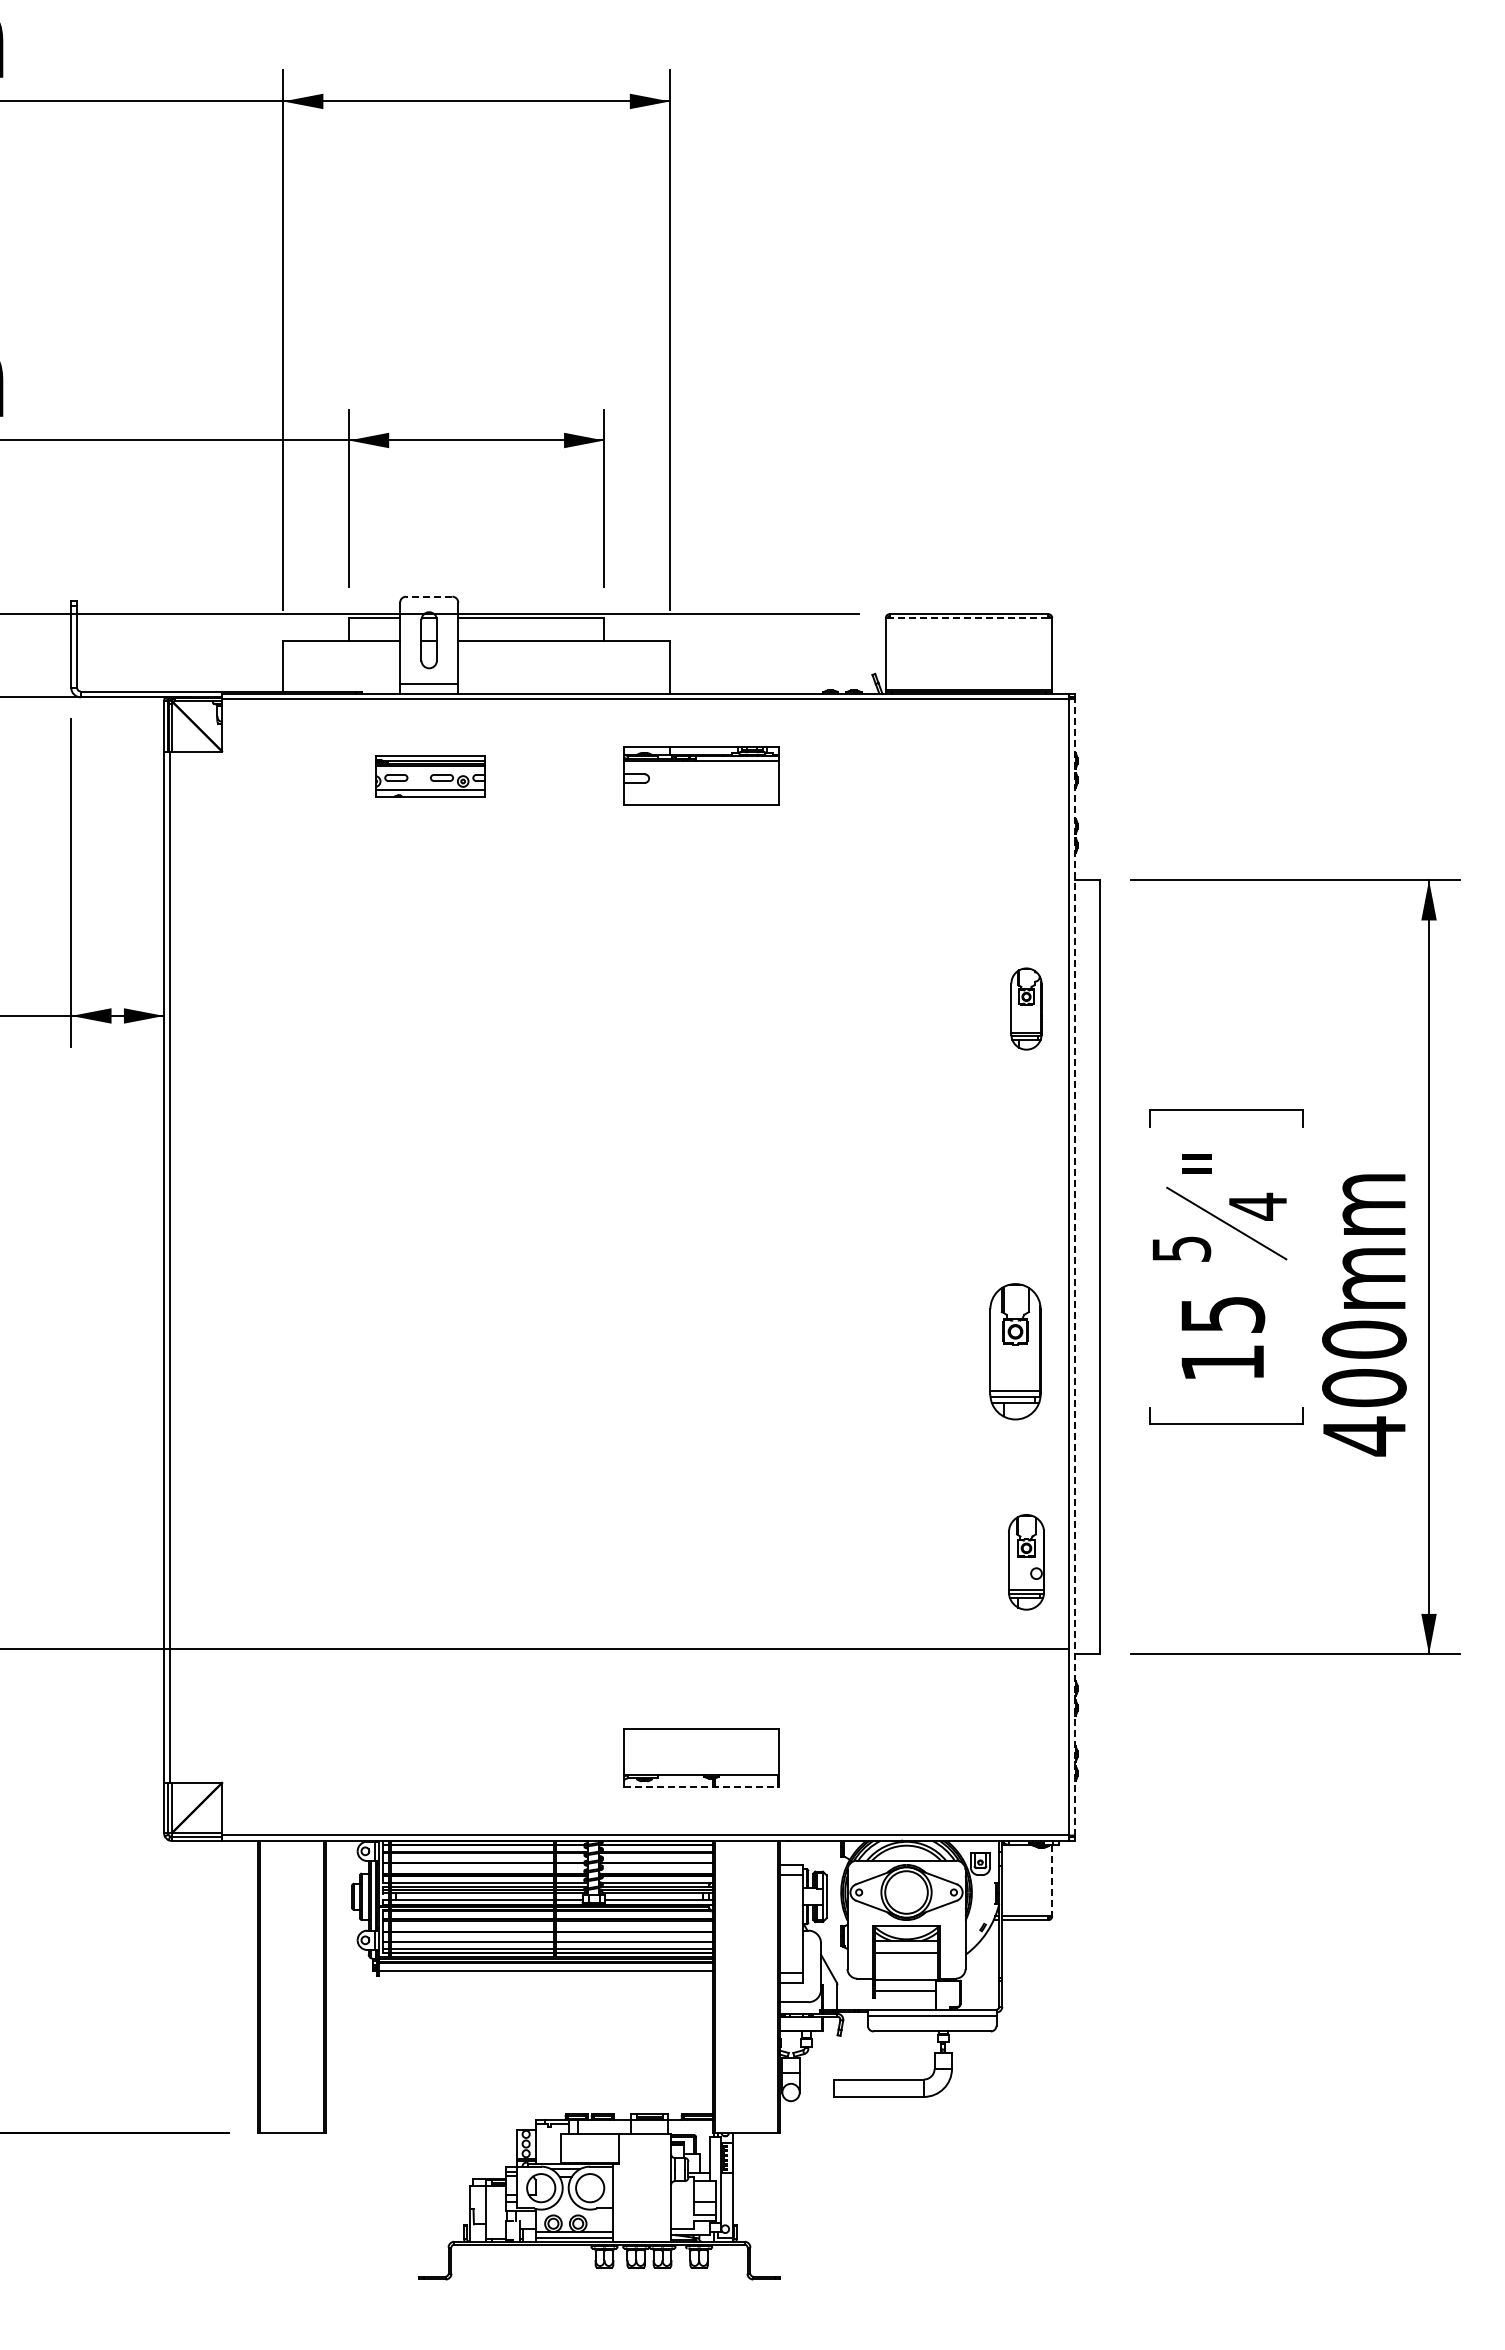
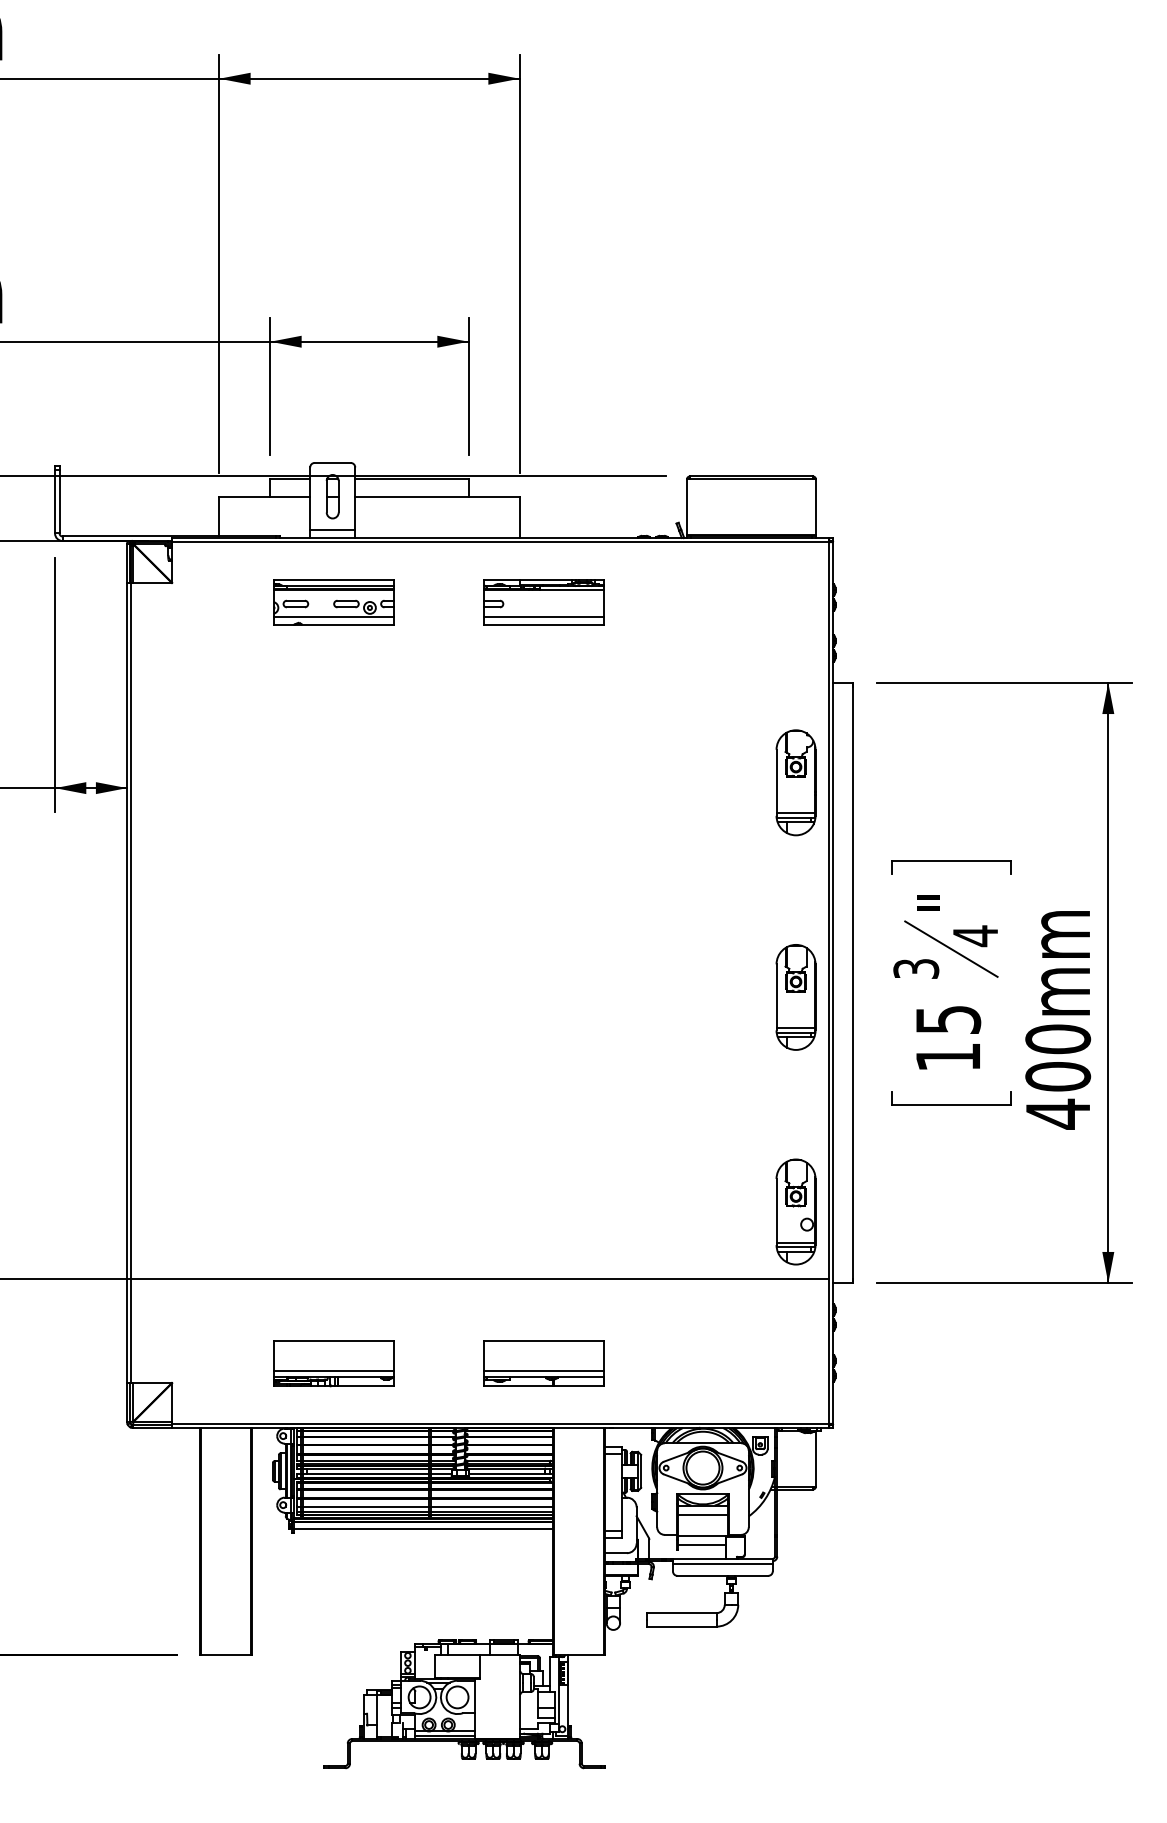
line: (428, 596) -> (332, 462), dashed -> solid
line: (968, 618) -> (751, 479), dashed -> solid
part: (430, 776) -> (333, 602), size x1.43
line: (701, 795) -> (543, 617), added
part: (1026, 1008) -> (796, 782), size x1.67
text: (1180, 1248) -> (915, 968), 5 -> 3
line: (1074, 1266) -> (833, 982), dashed -> solid
part: (1015, 1351) -> (796, 997), moved
part: (1026, 1561) -> (796, 1211), size x1.43
part: (430, 1757) -> (333, 1363), added
line: (701, 1767) -> (543, 1371), added
line: (701, 1787) -> (543, 1386), dashed -> solid
line: (1052, 1880) -> (816, 1458), dashed -> solid

